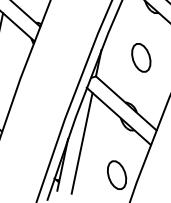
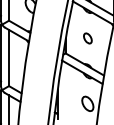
part: (140, 57) -> (87, 38), size x0.7
line: (81, 142) -> (65, 90), removed

